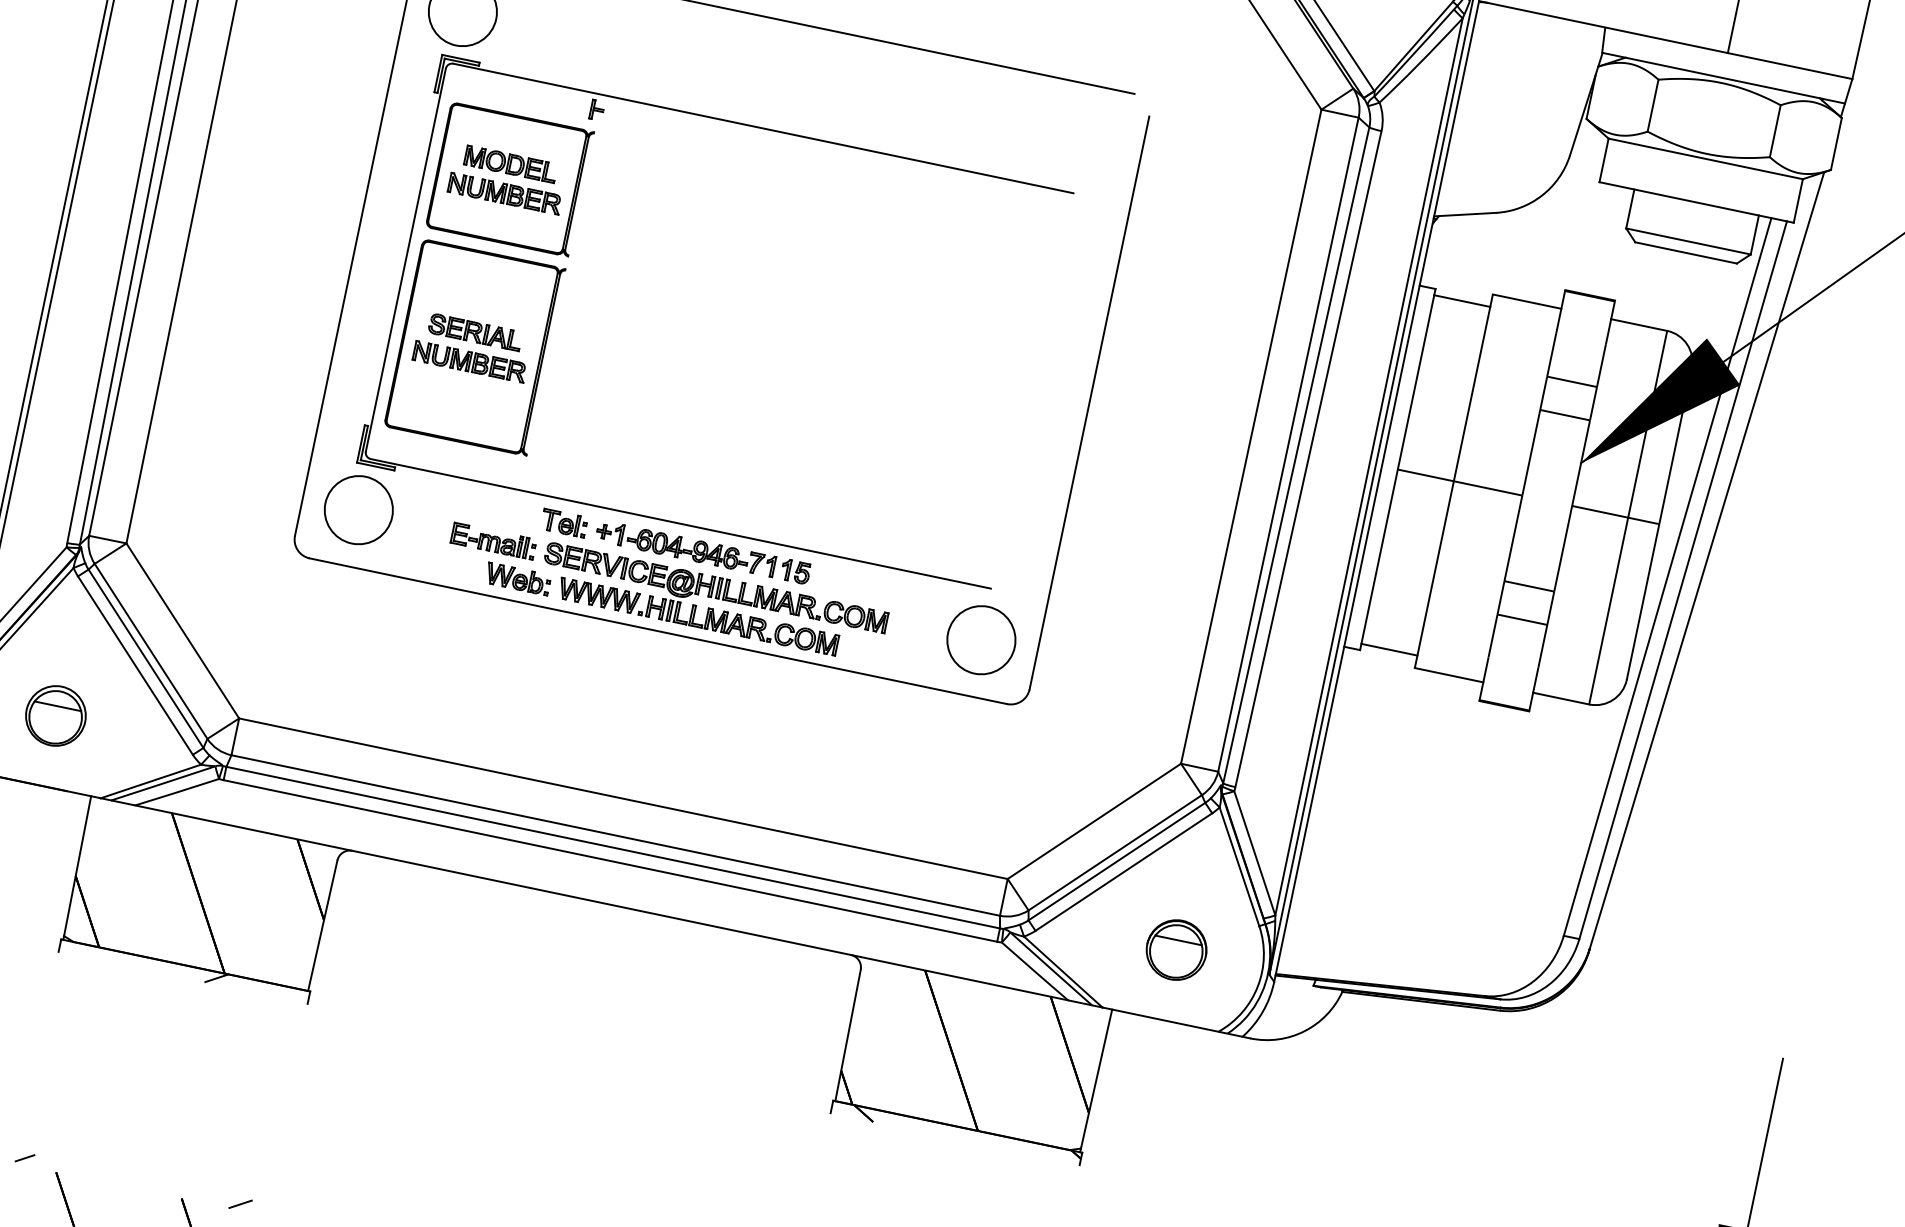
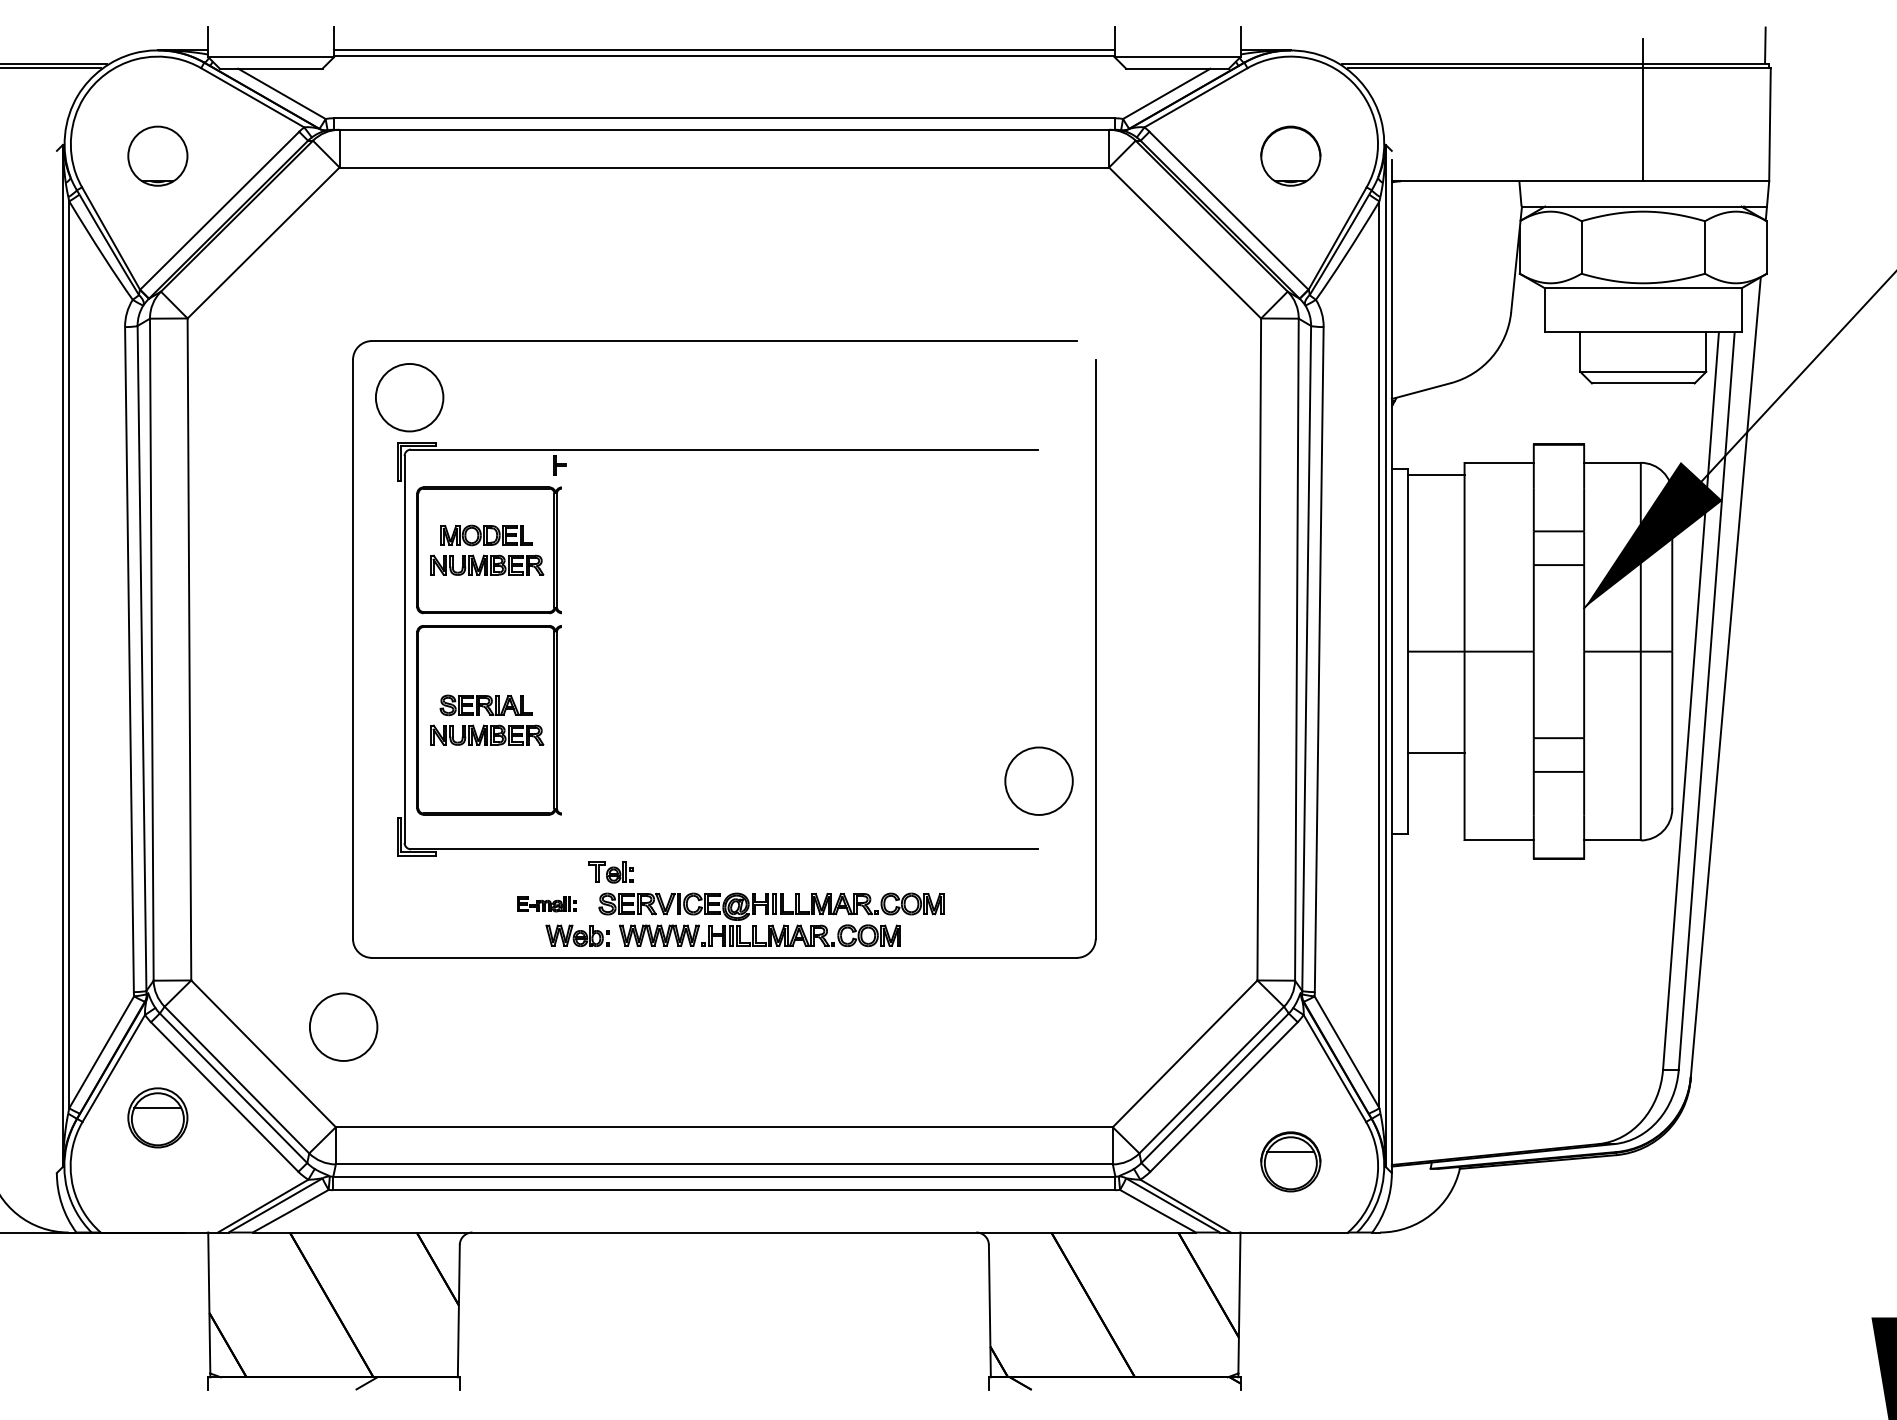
circle: (358, 509) -> (343, 1026), moved
part: (493, 541) -> (546, 904), size x0.7
part: (702, 552) -> (751, 872), removed
circle: (981, 639) -> (1038, 780), moved
line: (1388, 649) -> (1435, 752), moved
part: (55, 715) -> (157, 1117), moved

